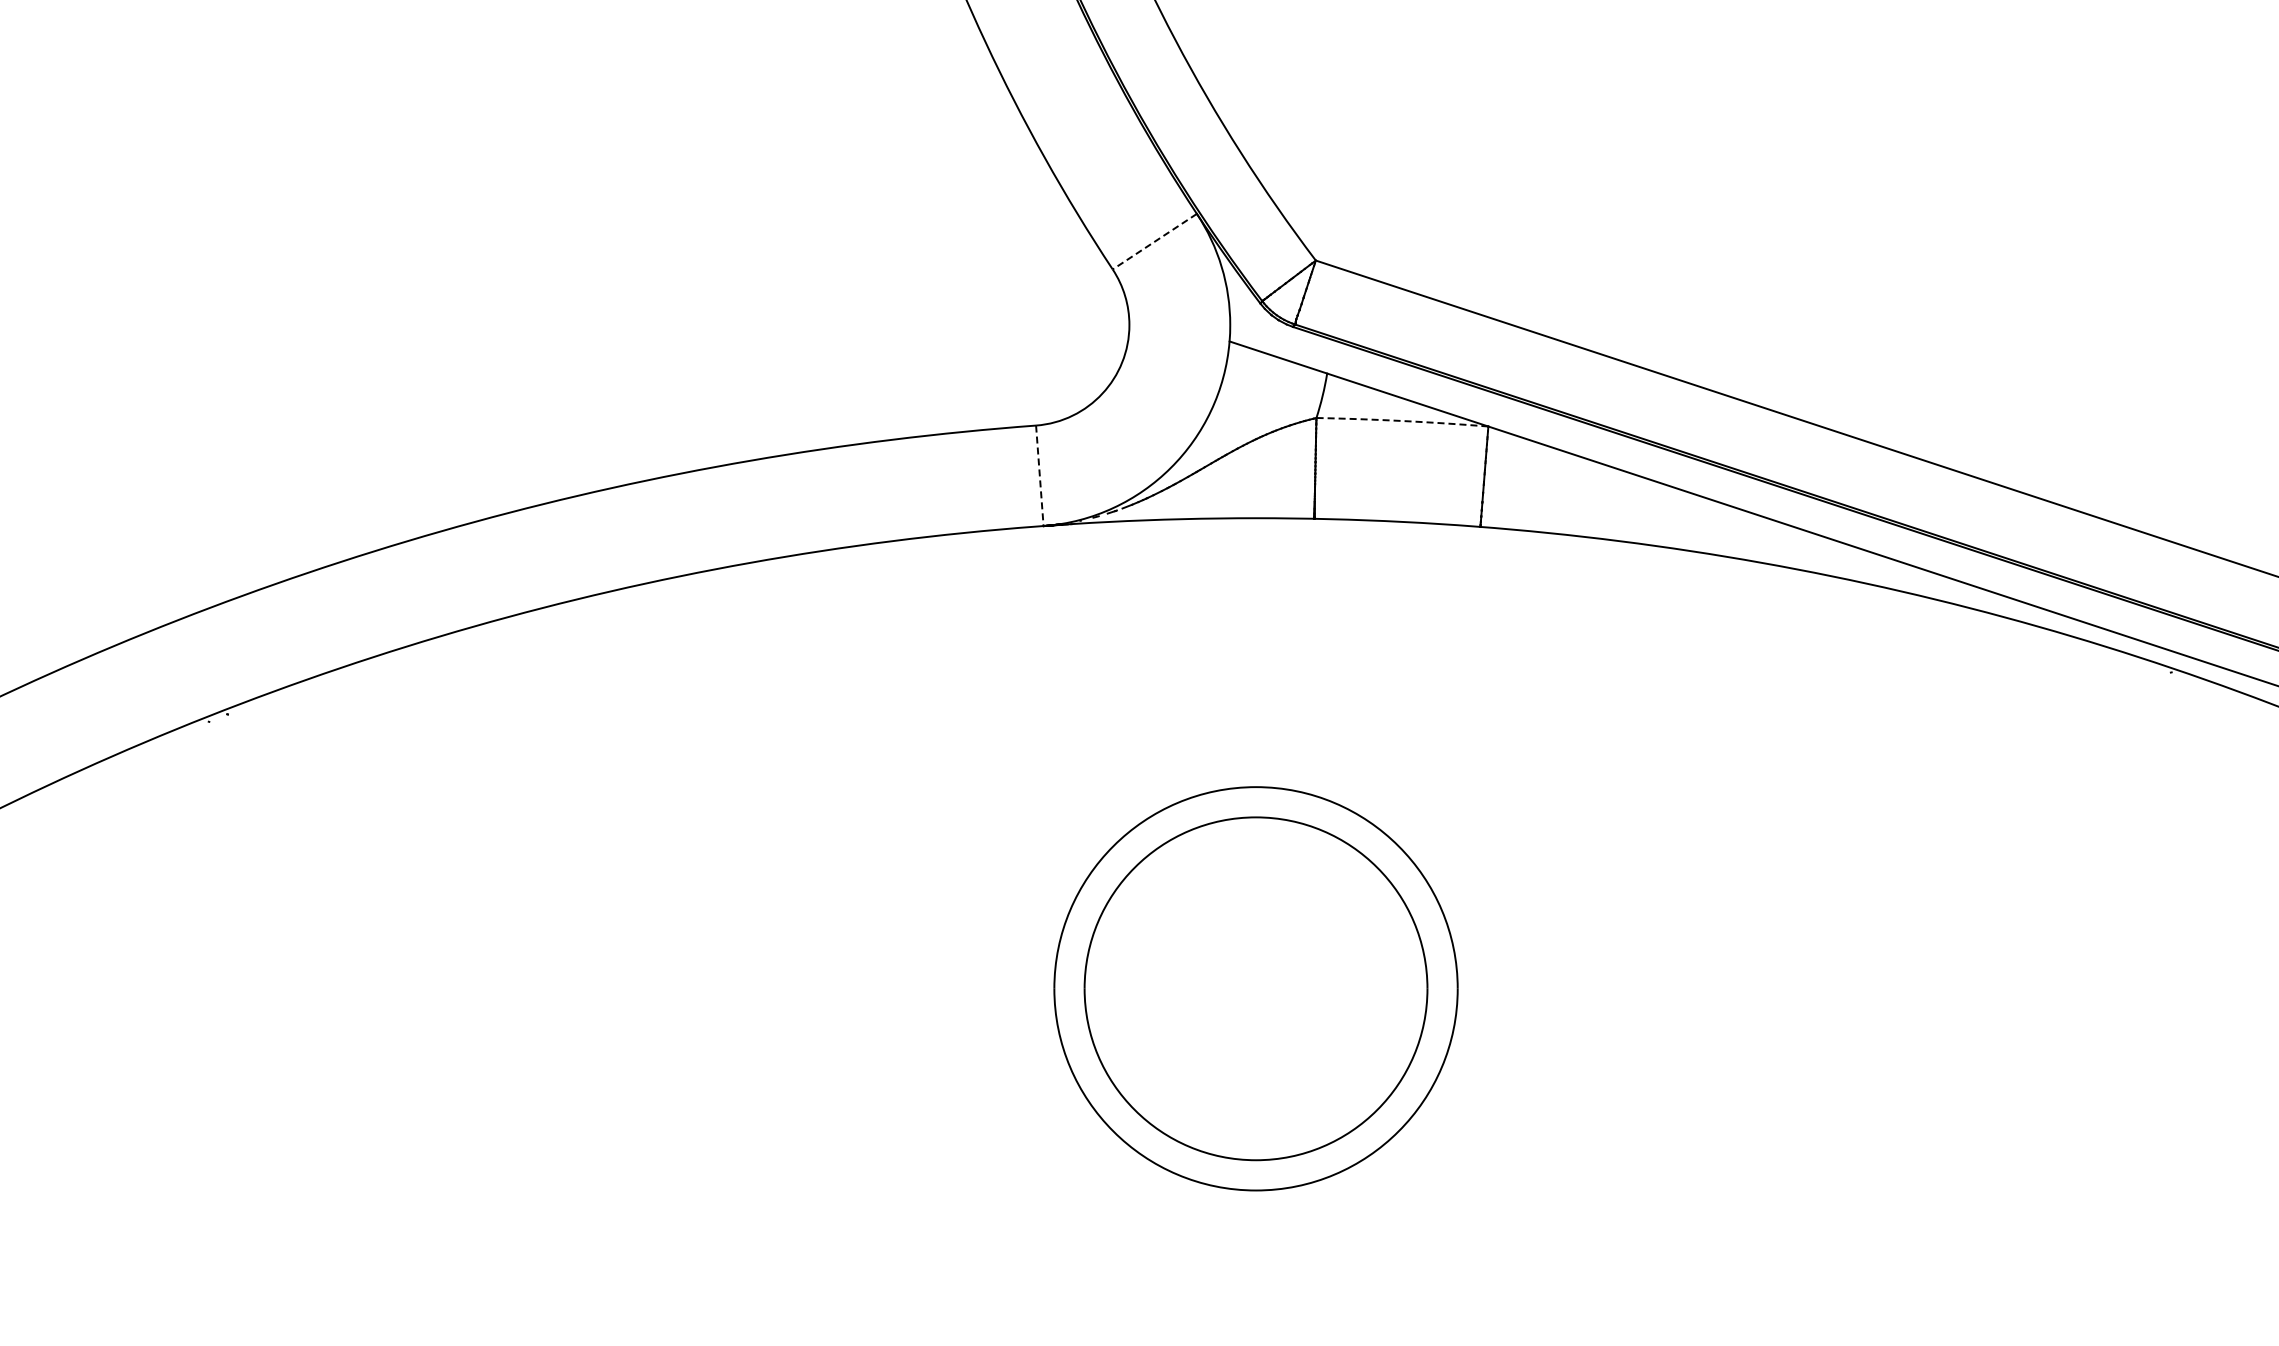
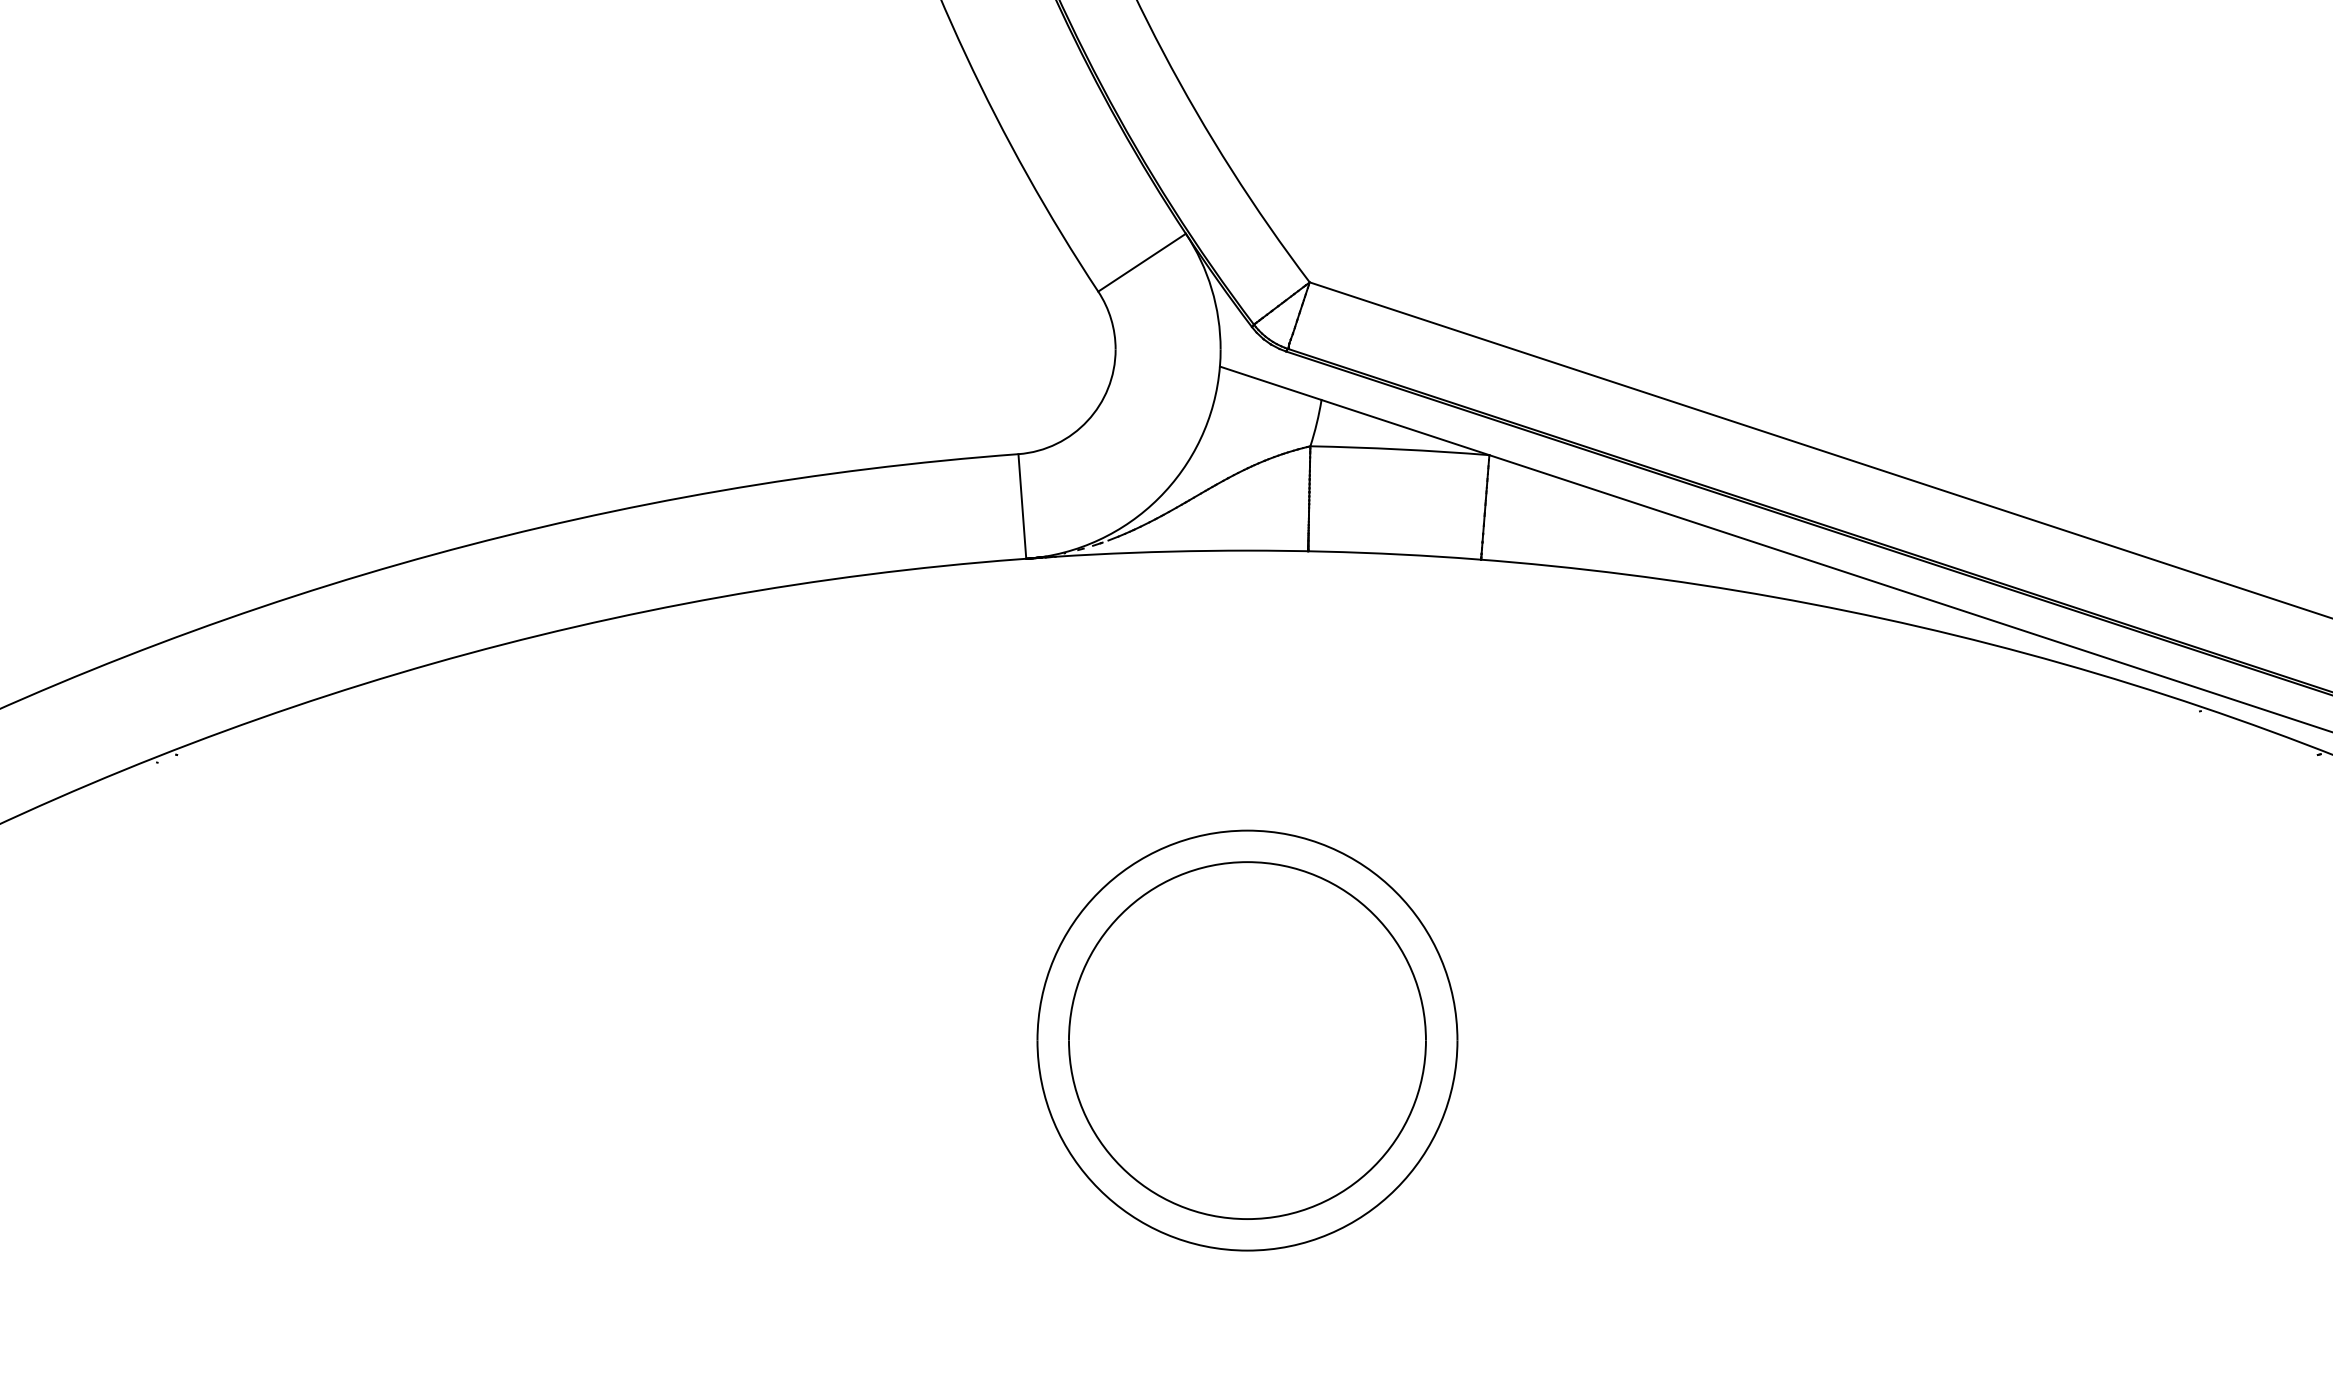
line: (1154, 241) -> (1141, 262), dashed -> solid
arc: (1402, 421) -> (1399, 449), dashed -> solid
line: (1039, 476) -> (1022, 507), dashed -> solid

